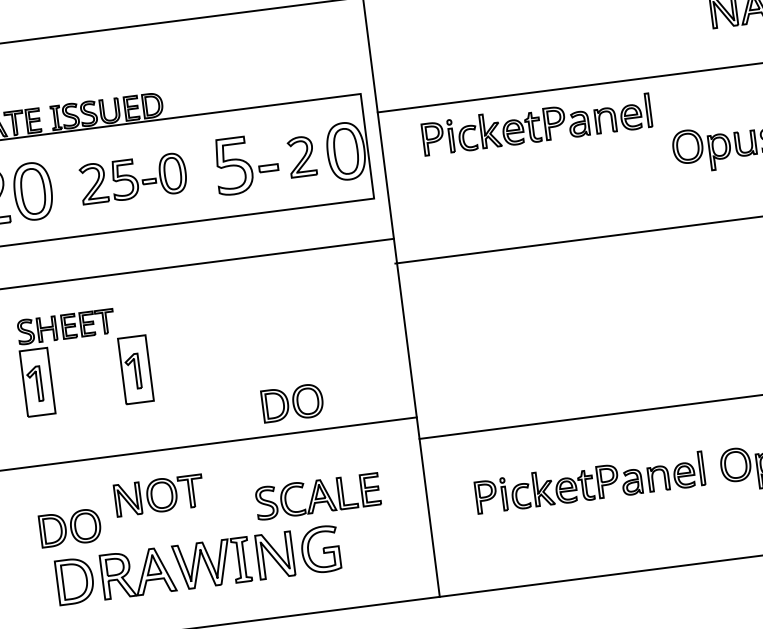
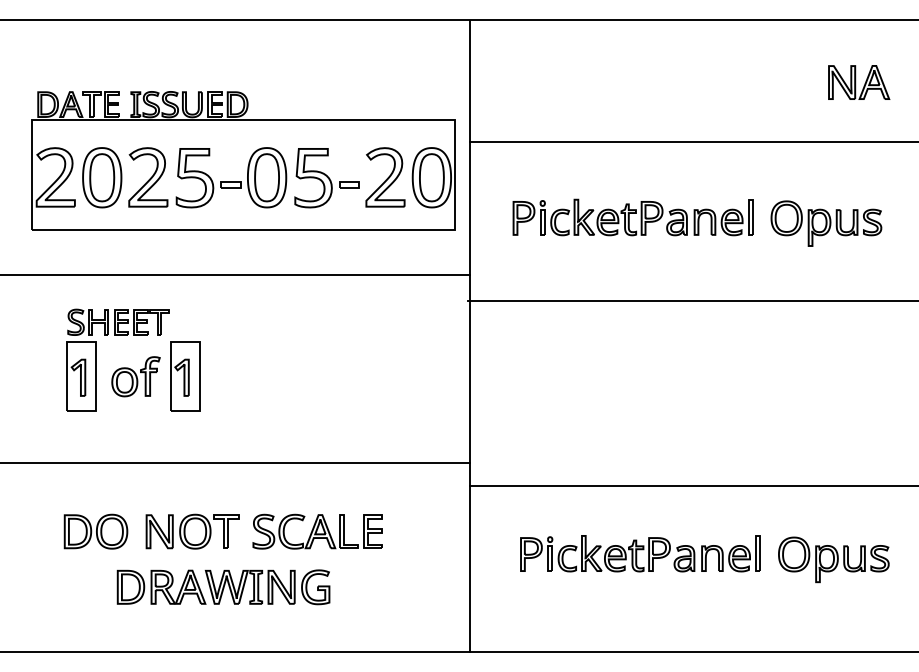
part: (536, 124) -> (632, 217), moved
part: (302, 156) -> (385, 177), size x1.43
part: (133, 178) -> (207, 177), size x1.43
part: (88, 376) -> (135, 376), added
part: (292, 403) -> (342, 431), removed
part: (159, 495) -> (192, 531), moved
part: (317, 496) -> (317, 531), moved
part: (198, 565) -> (223, 587), size x0.71

